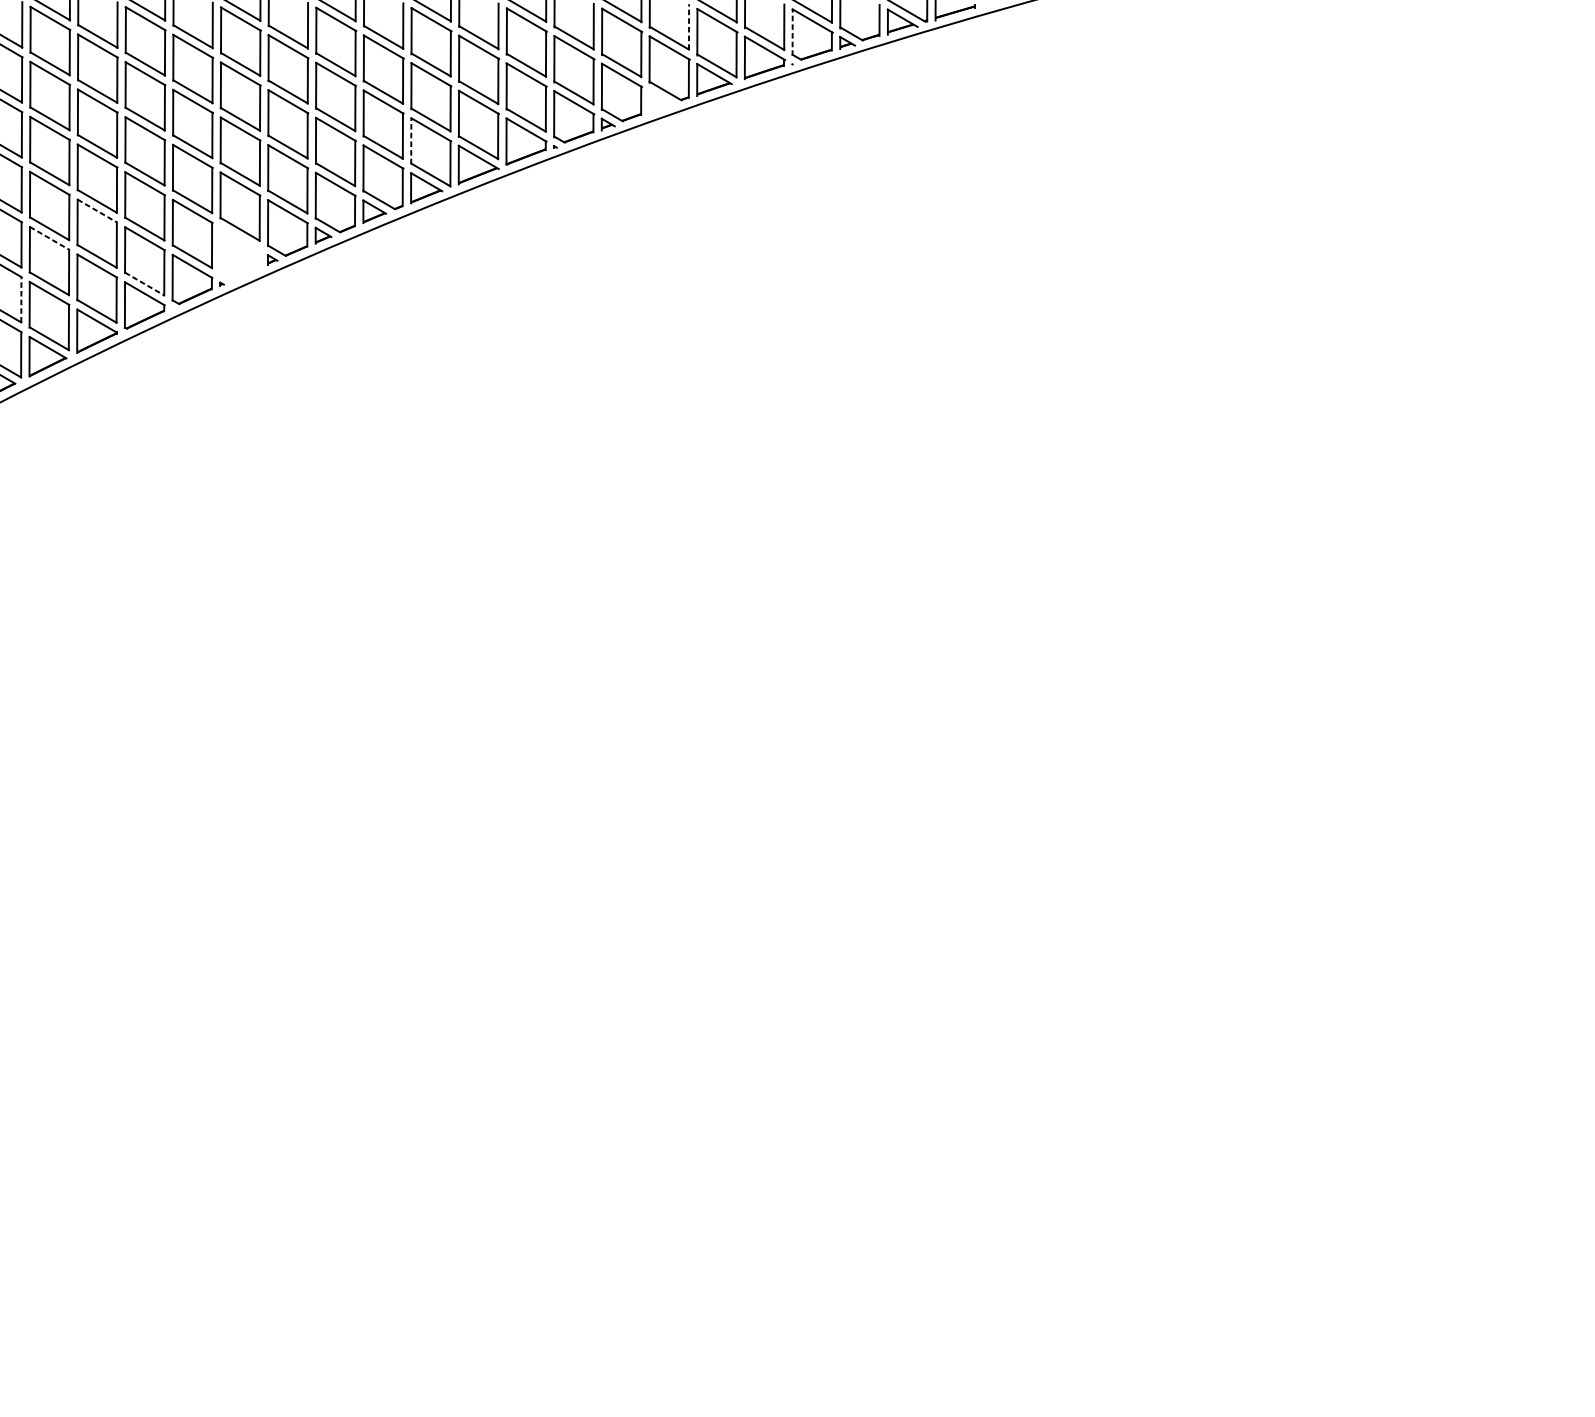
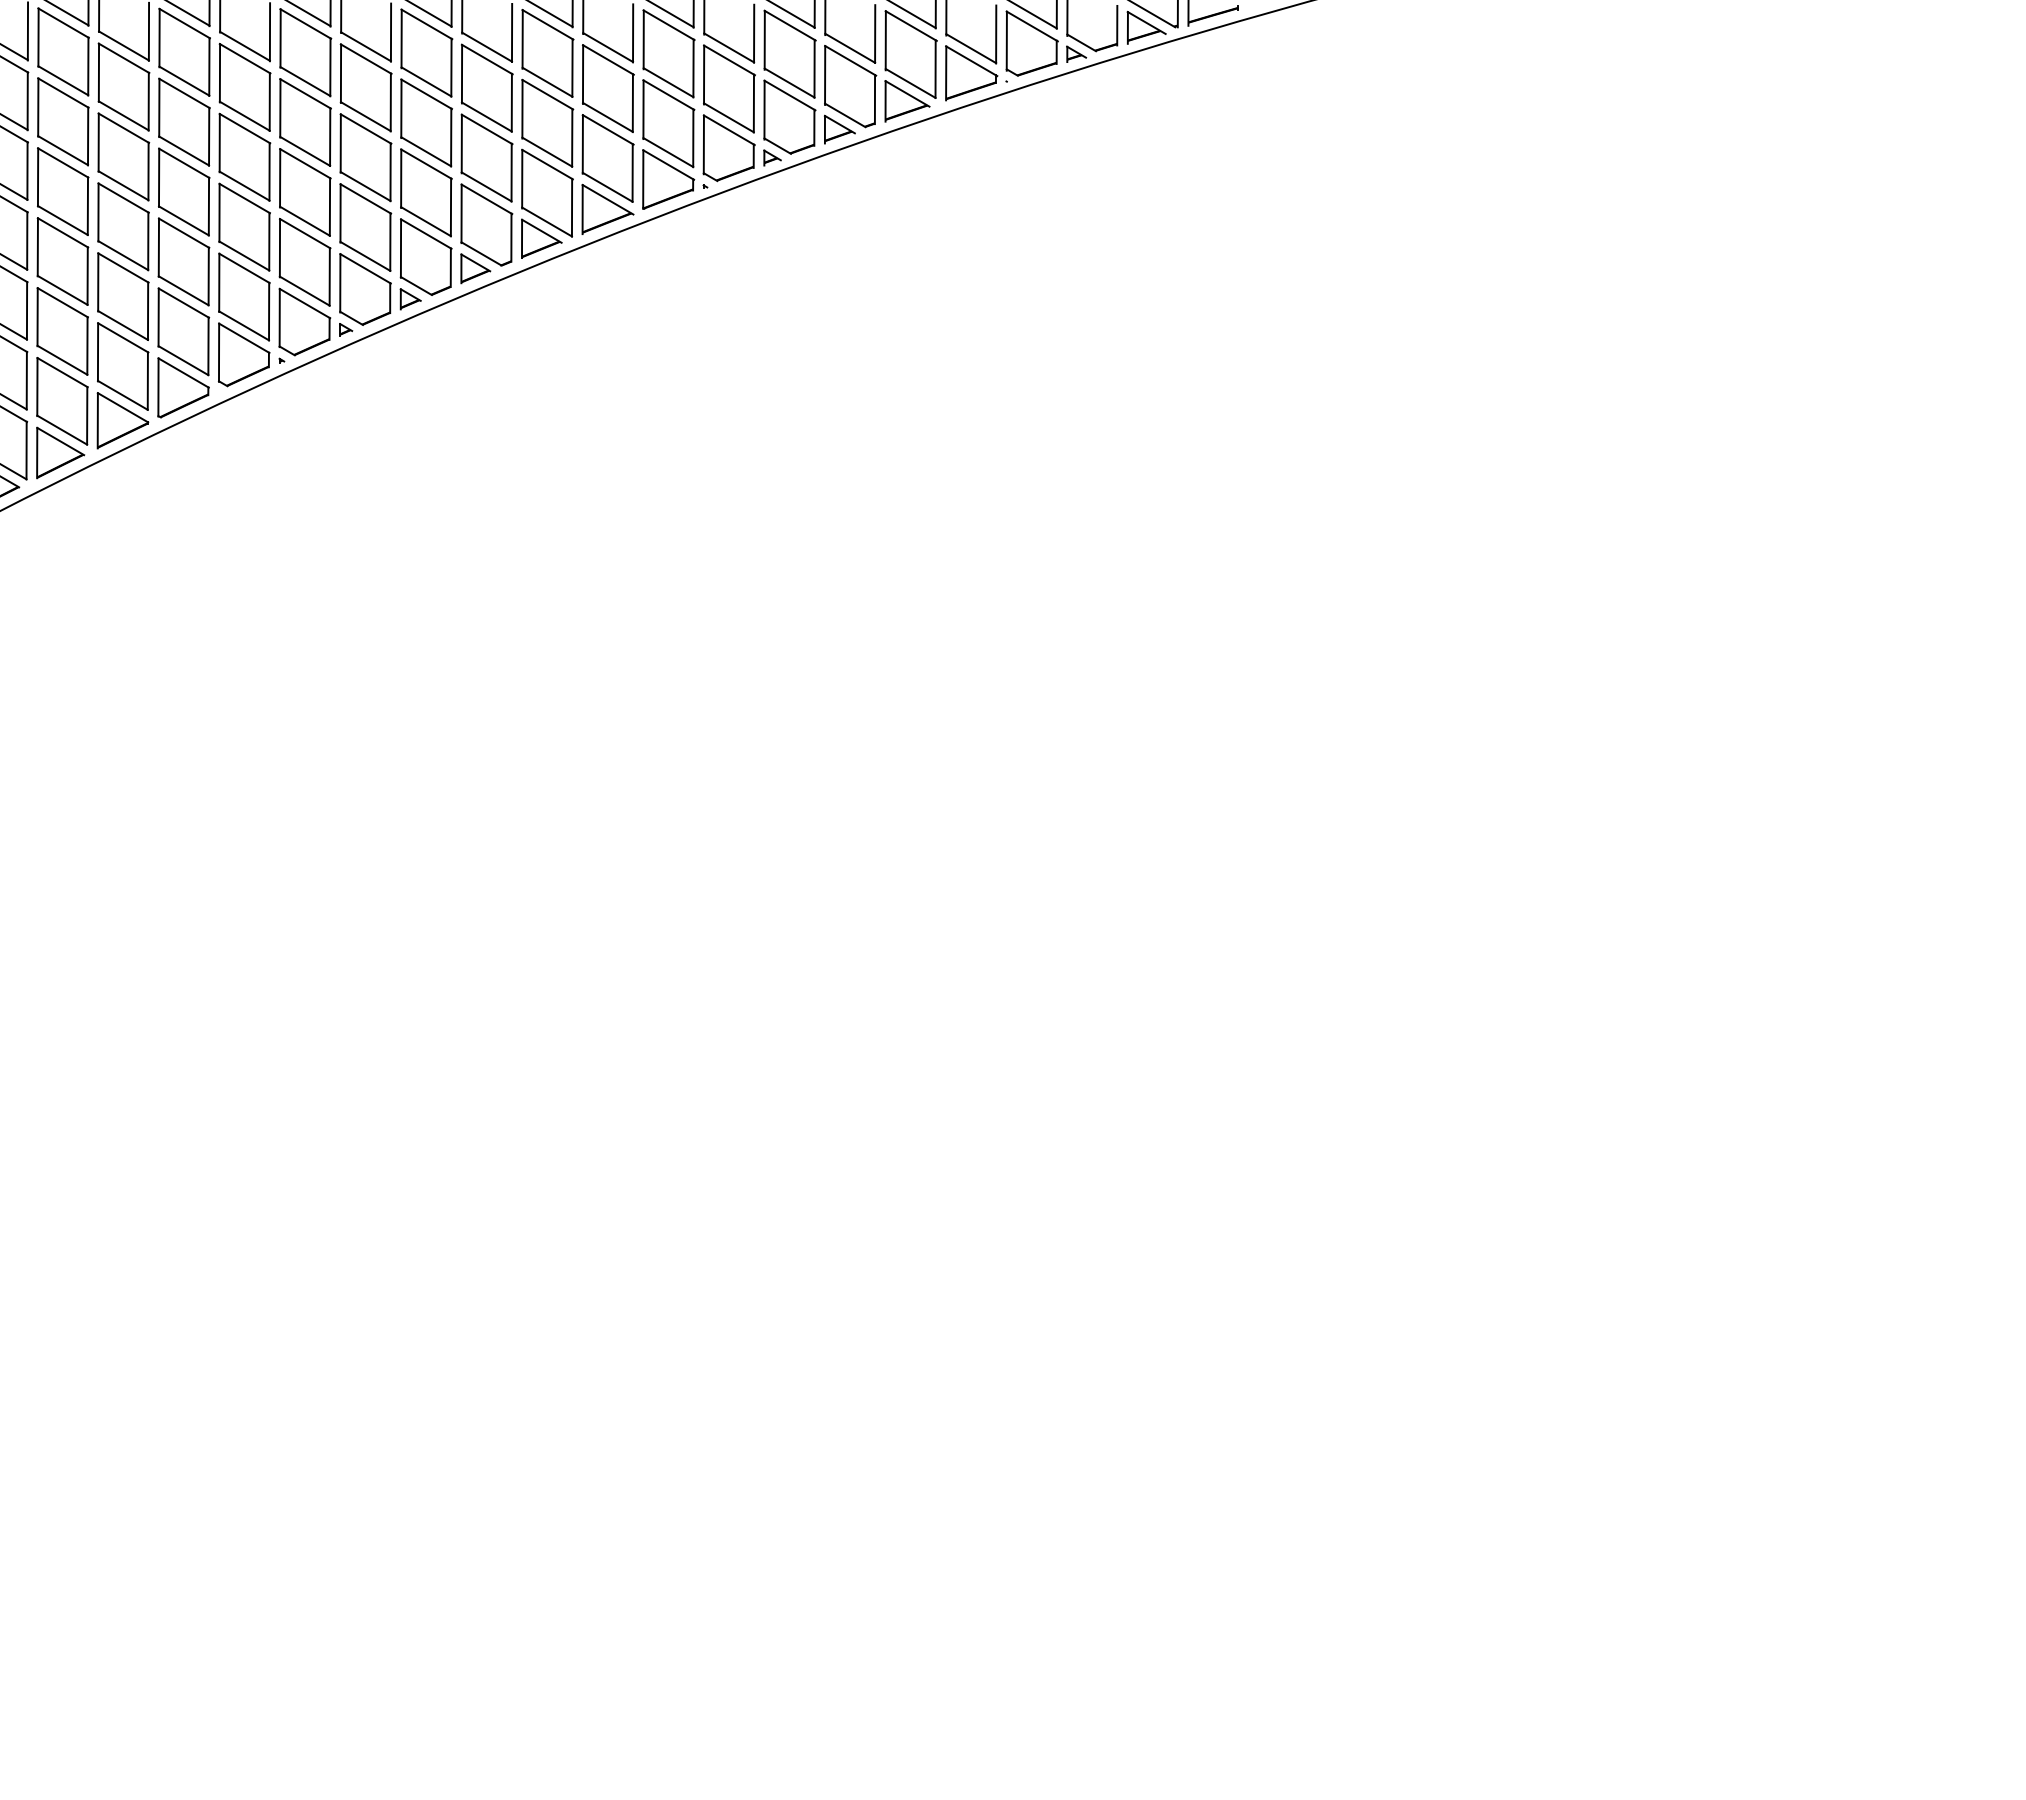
line: (689, 27) -> (875, 34), dashed -> solid
line: (792, 32) -> (1006, 41), dashed -> solid
part: (660, 102) -> (839, 129), added
line: (411, 140) -> (522, 178), dashed -> solid
line: (97, 211) -> (123, 268), dashed -> solid
line: (50, 238) -> (63, 302), dashed -> solid
part: (239, 253) -> (304, 321), added
line: (144, 283) -> (183, 360), dashed -> solid
line: (21, 299) -> (26, 380), dashed -> solid

